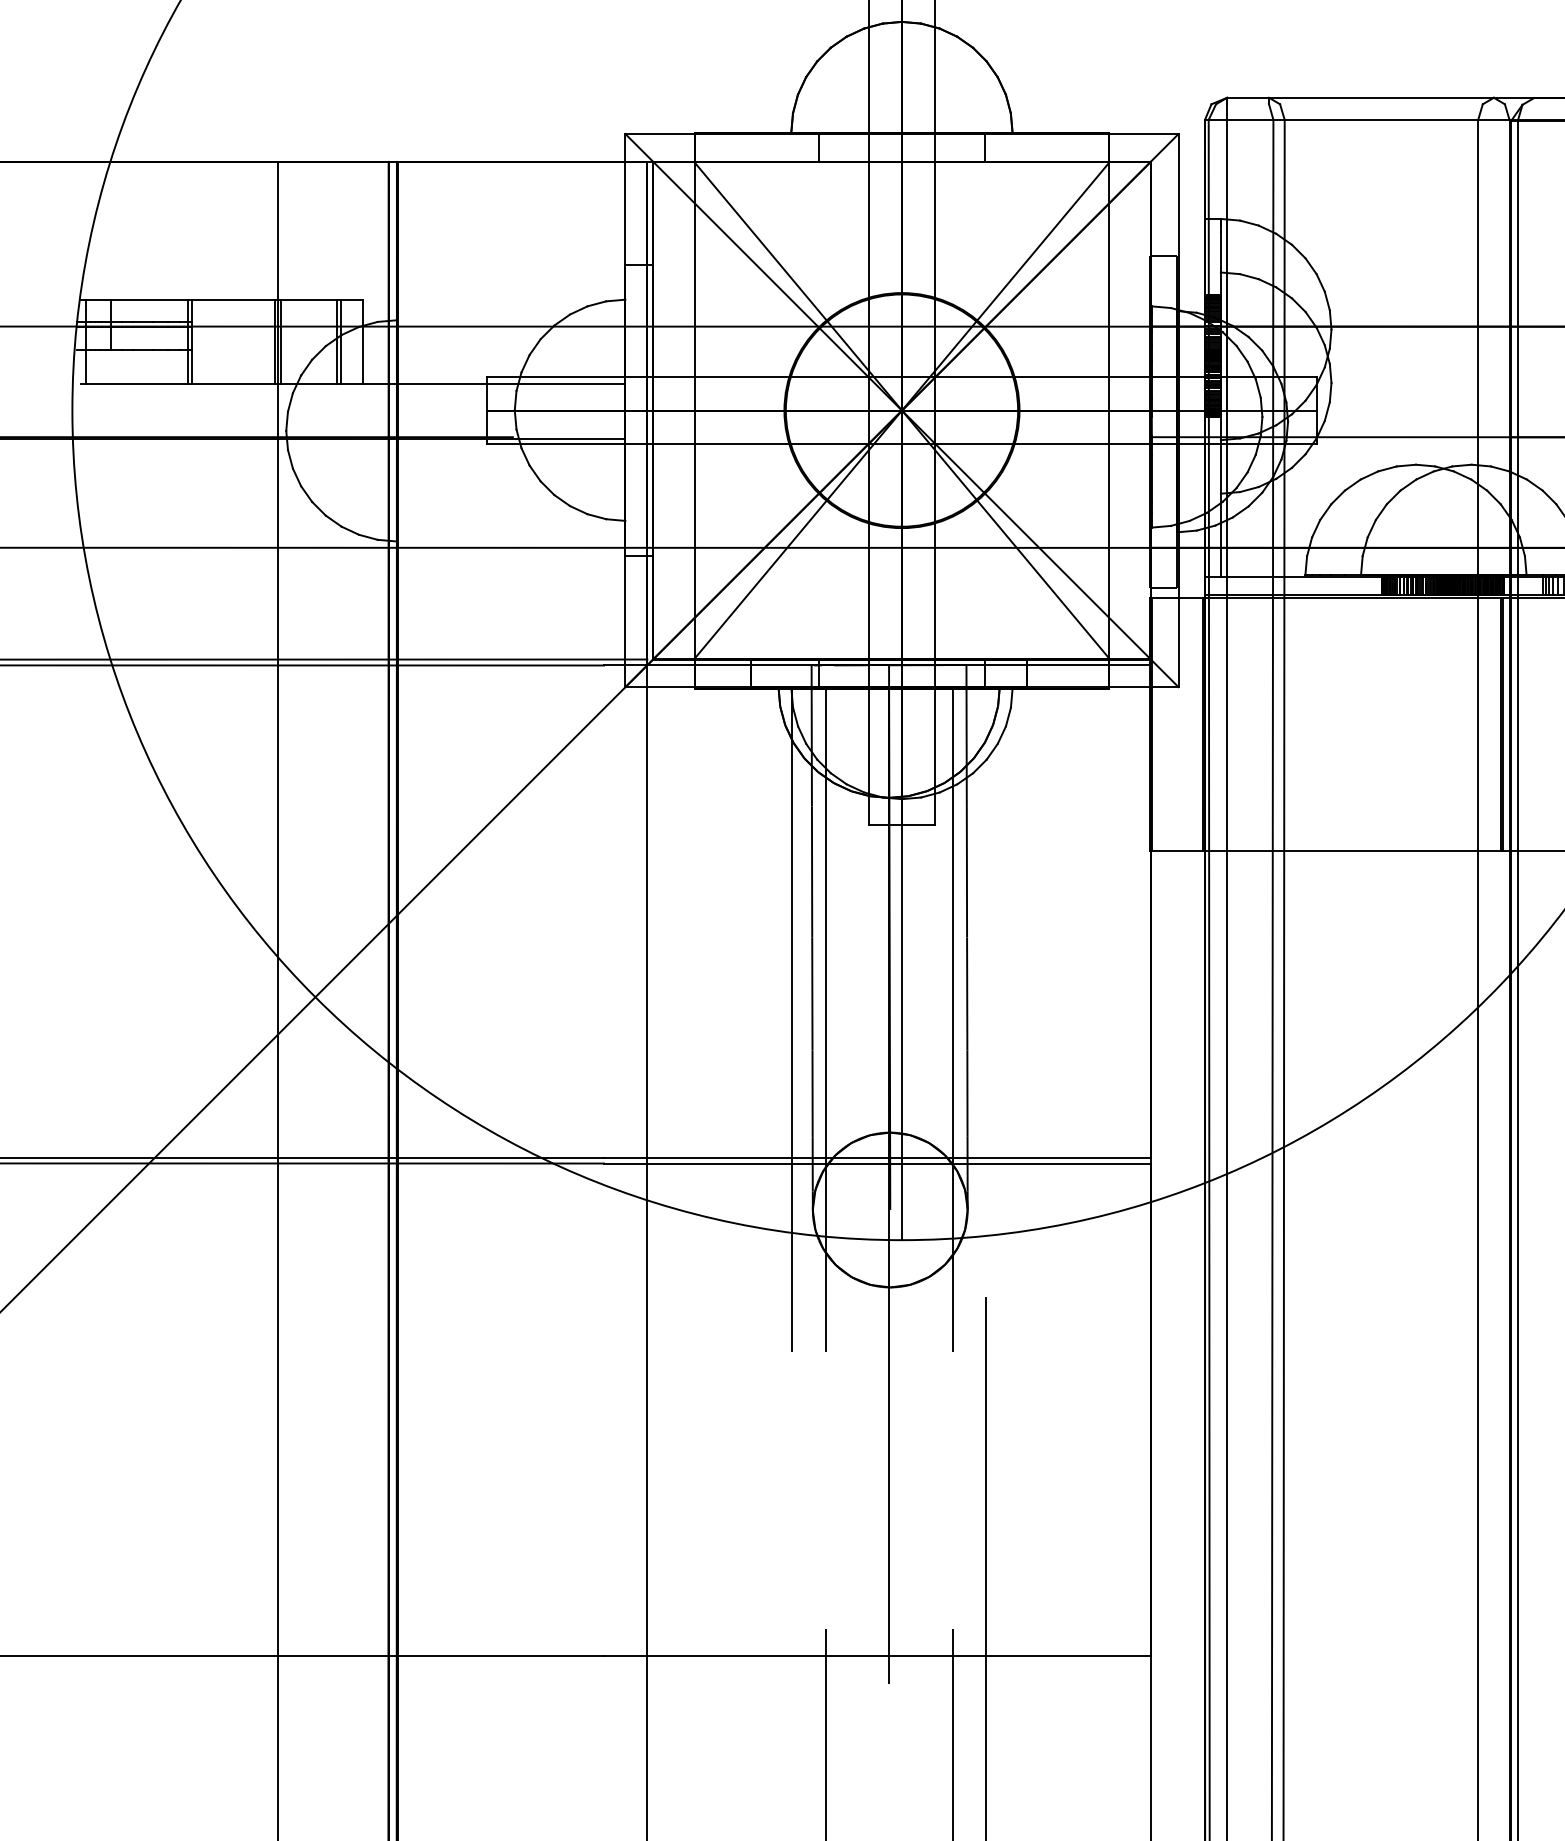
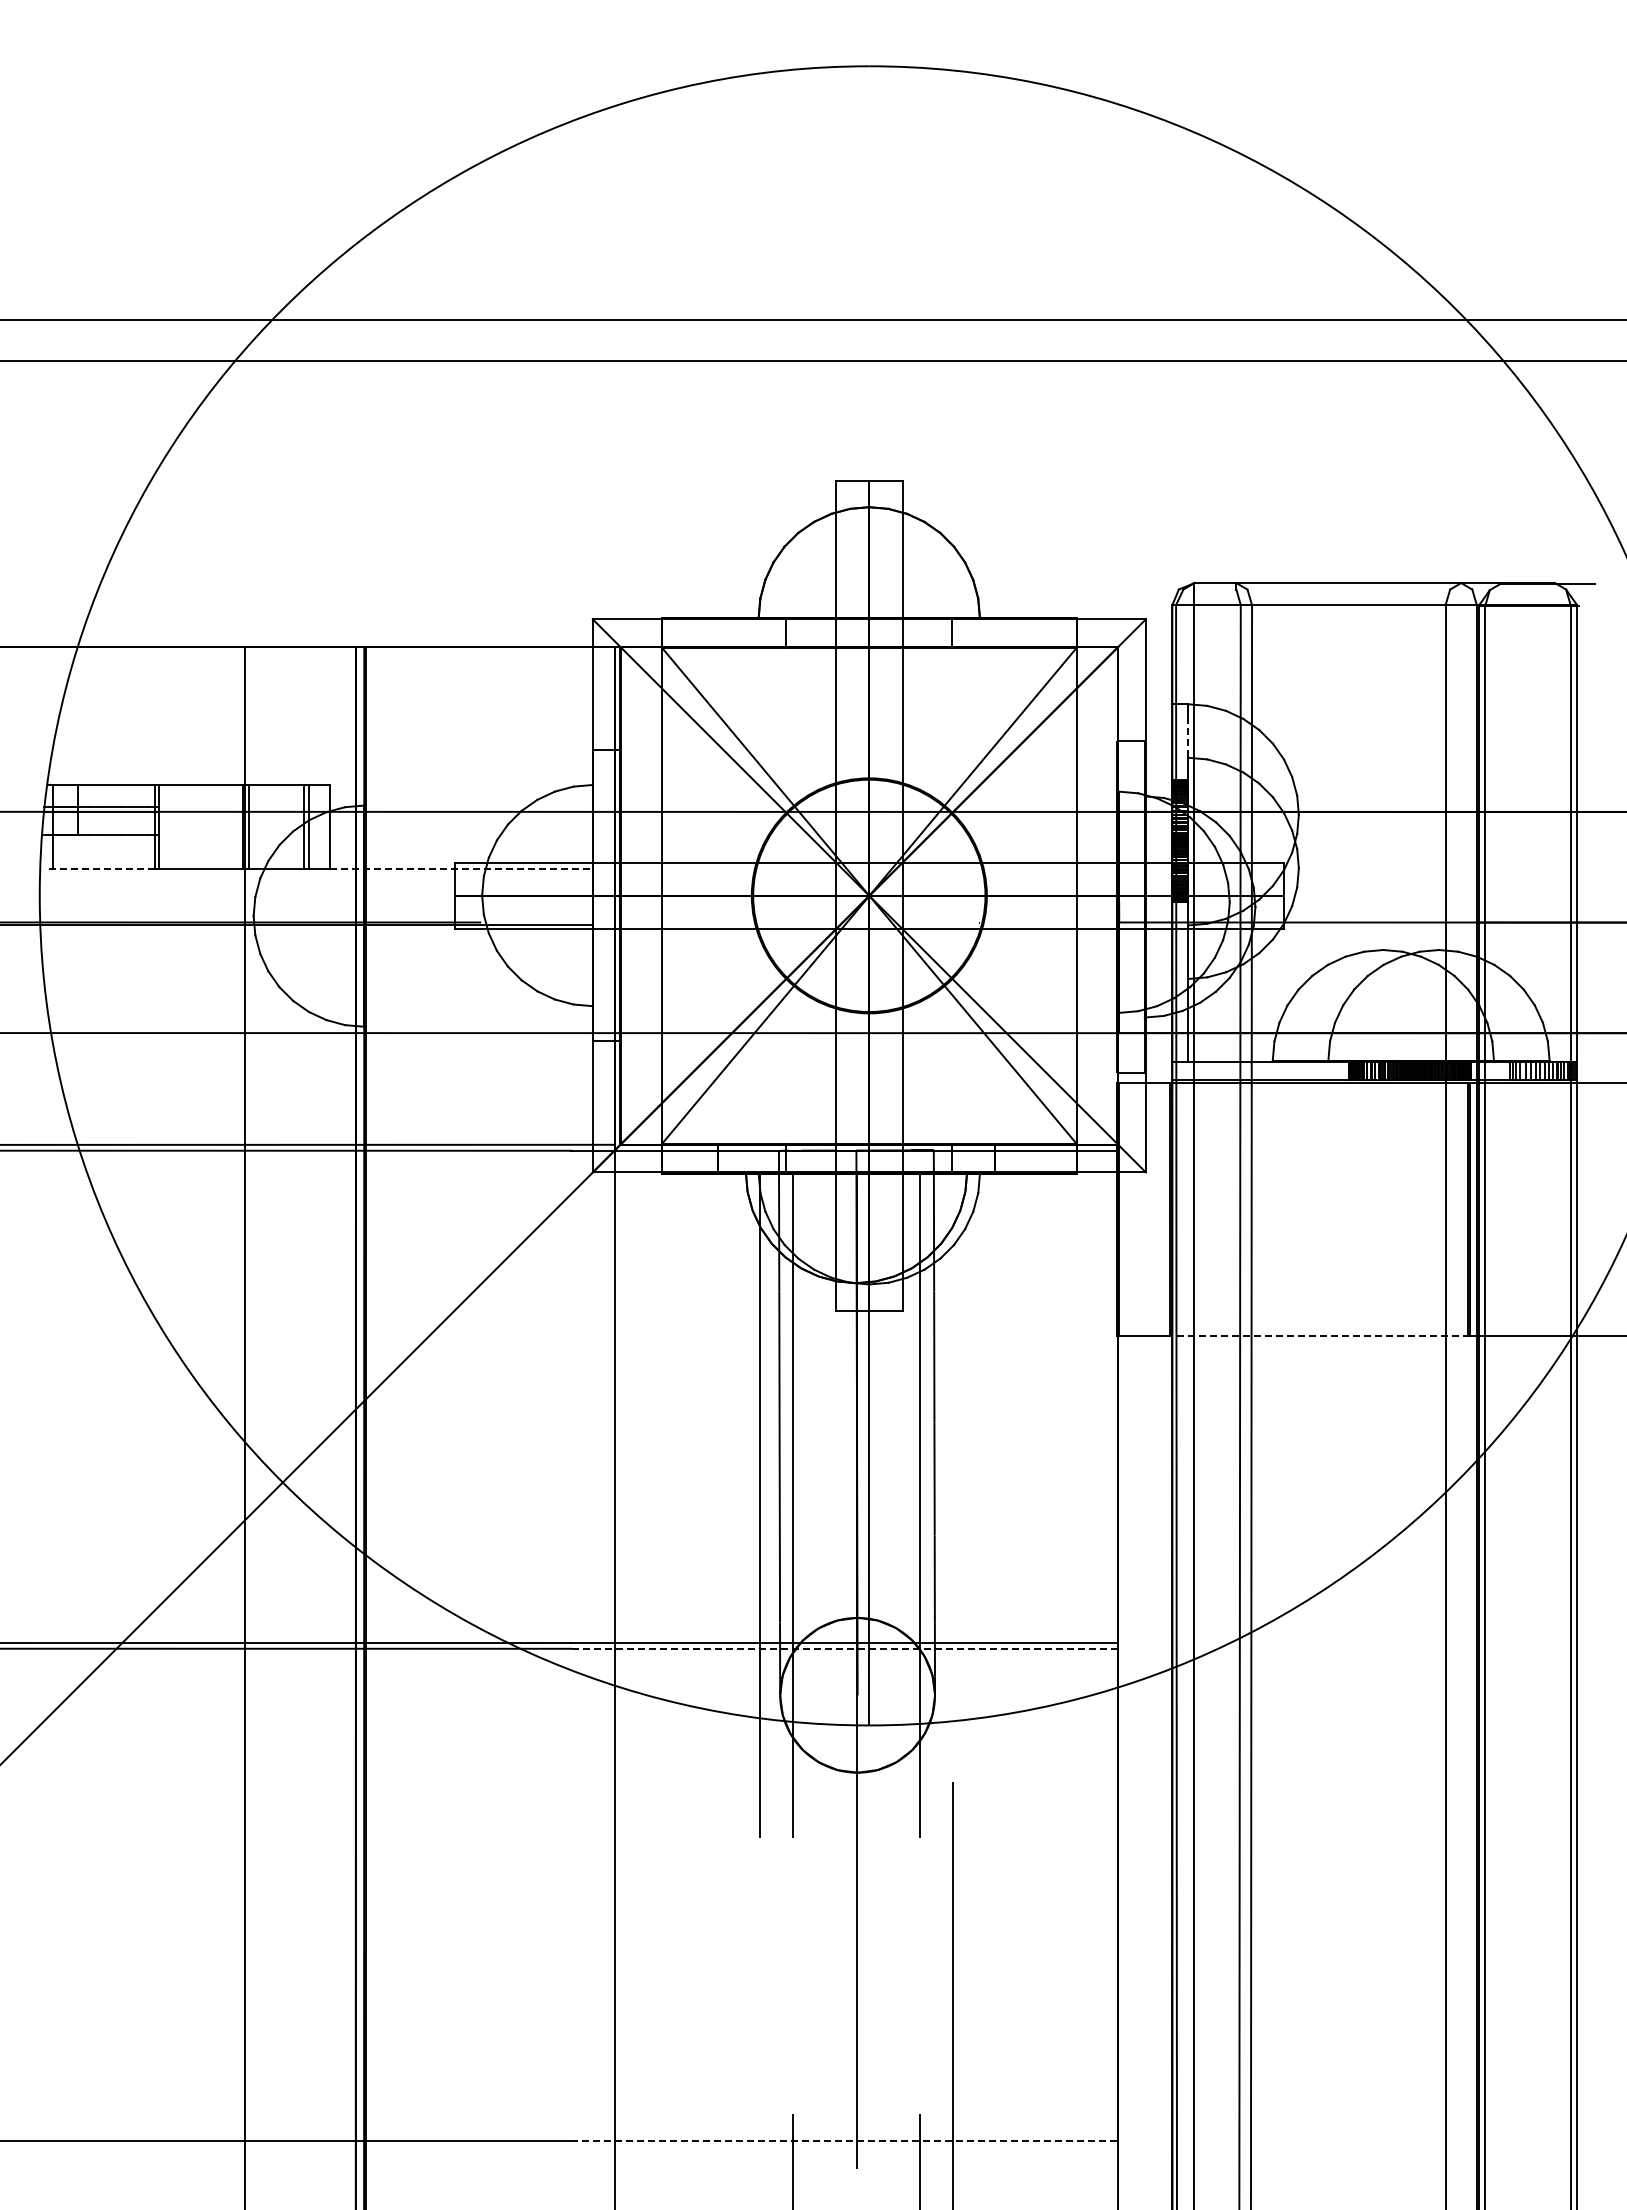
line: (1221, 250) -> (1188, 735), solid -> dashed
line: (134, 384) -> (101, 869), solid -> dashed
line: (494, 384) -> (461, 869), solid -> dashed
line: (1352, 850) -> (1319, 1335), solid -> dashed
line: (877, 1163) -> (844, 1648), solid -> dashed
line: (878, 1656) -> (845, 2141), solid -> dashed

